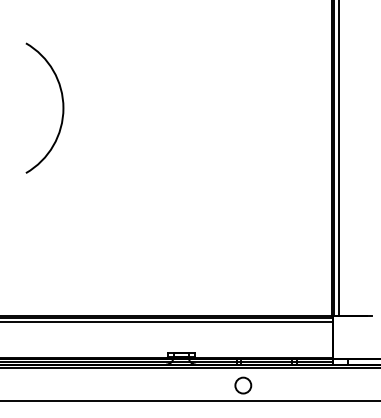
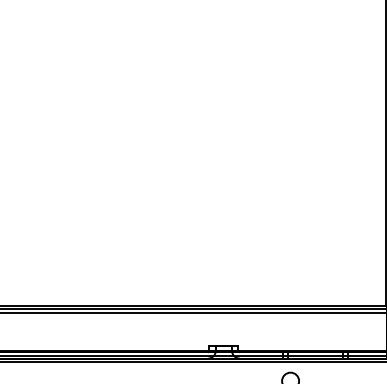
arc: (62, 107) -> (96, 83), removed

